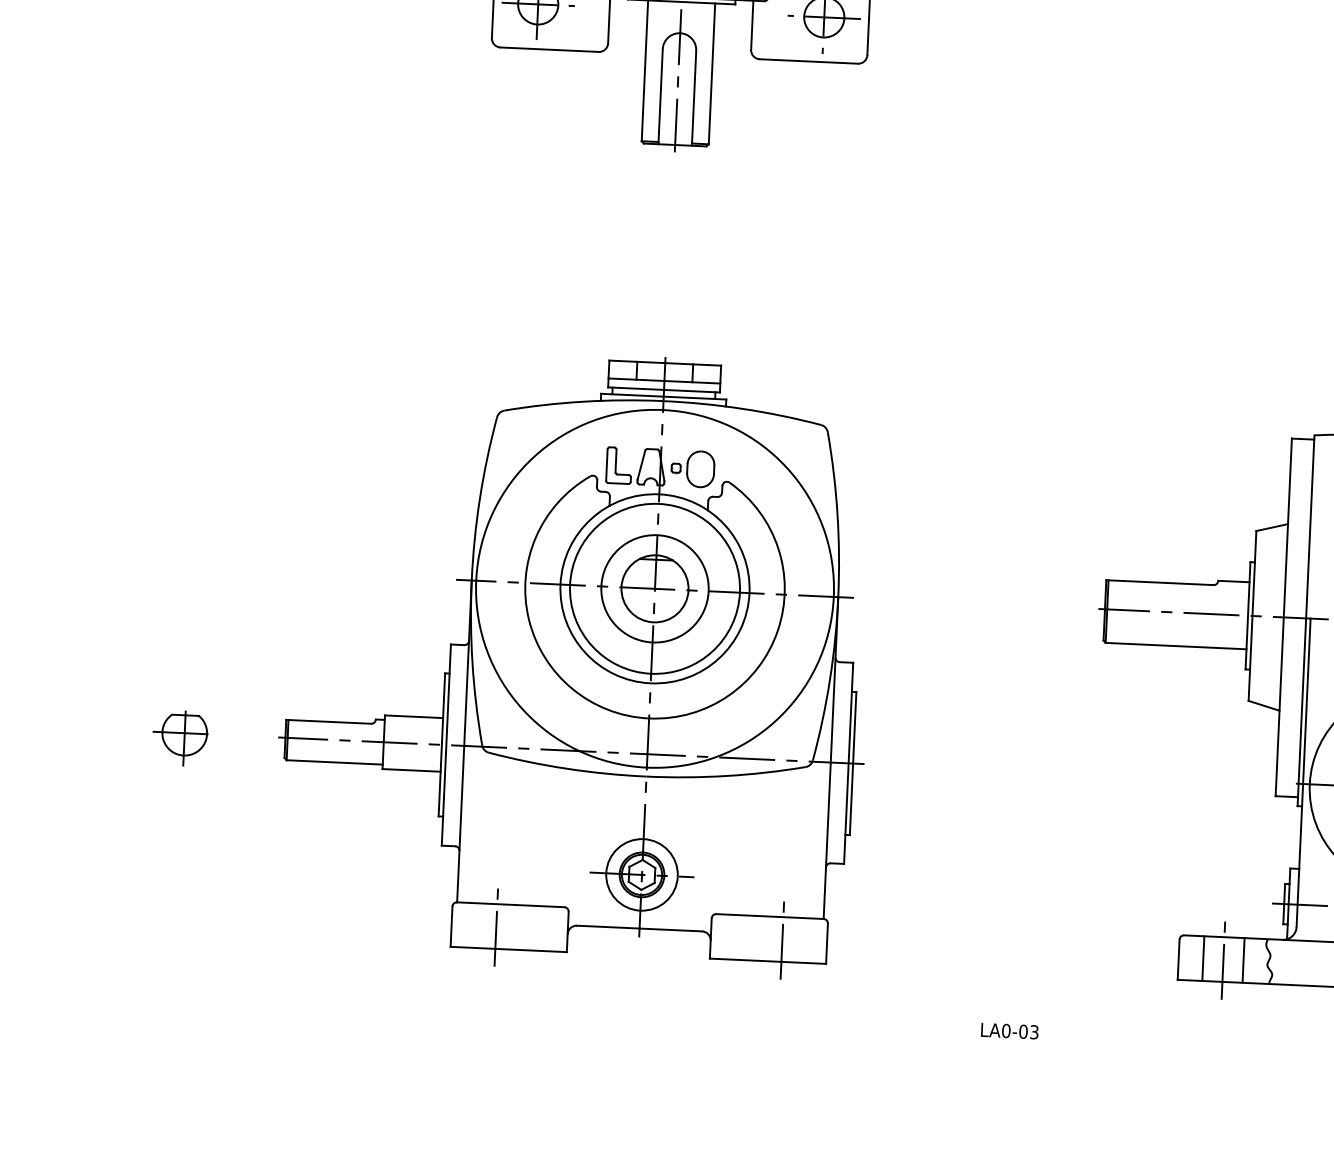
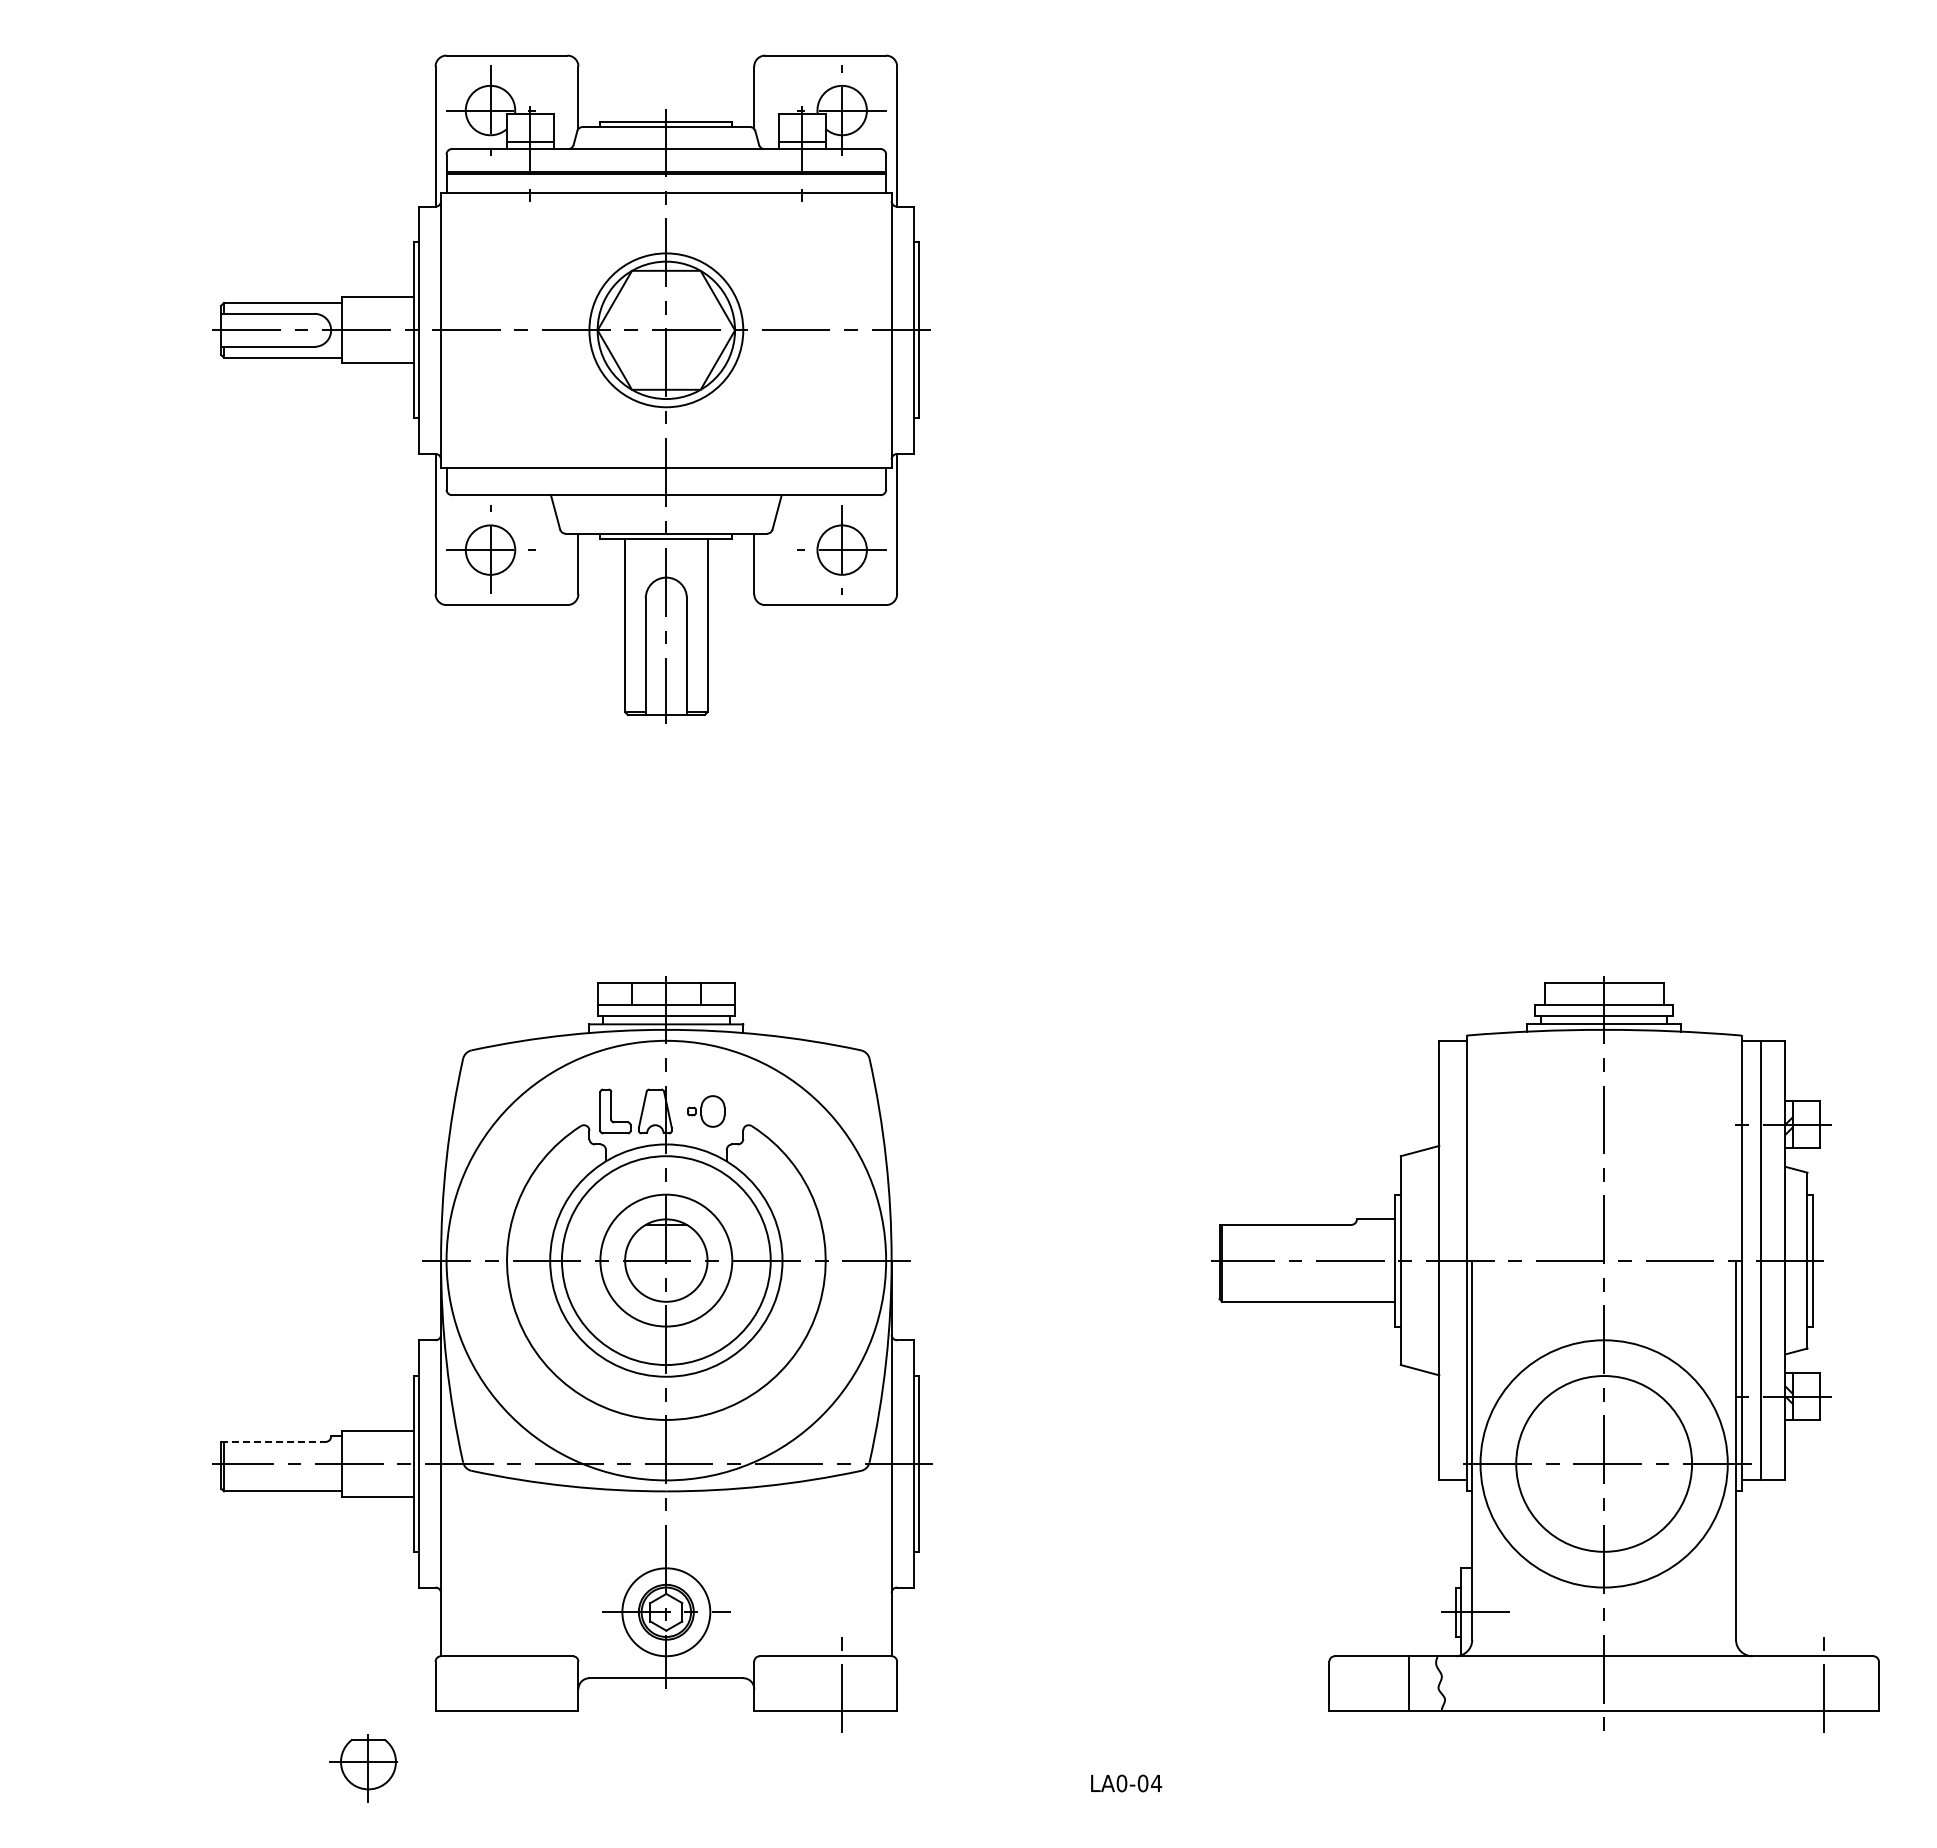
part: (693, 469) -> (706, 1111), size x0.7
line: (328, 721) -> (273, 1441), solid -> dashed
part: (180, 738) -> (363, 1768), moved
line: (496, 926) -> (490, 1683), removed
line: (1203, 958) -> (1359, 1683), removed
line: (1223, 959) -> (1384, 1683), removed
text: (1034, 1032) -> (1156, 1783), LA0-03 -> LA0-04

